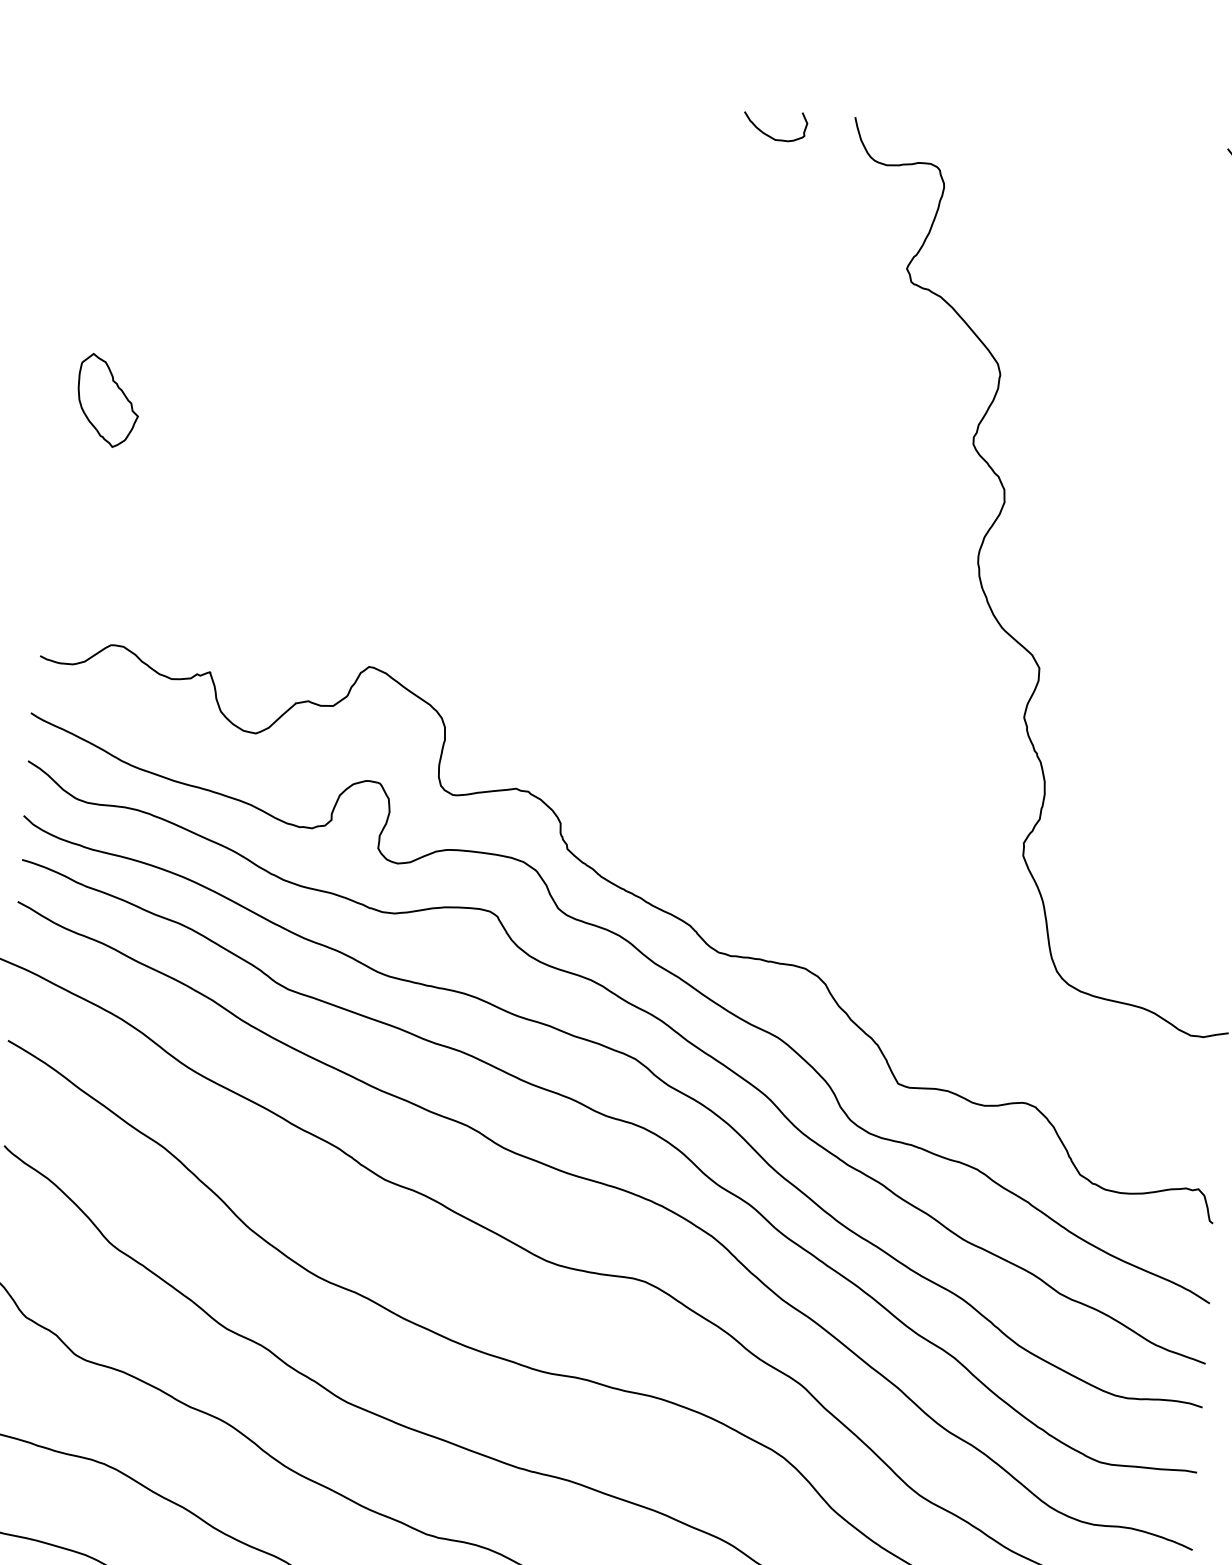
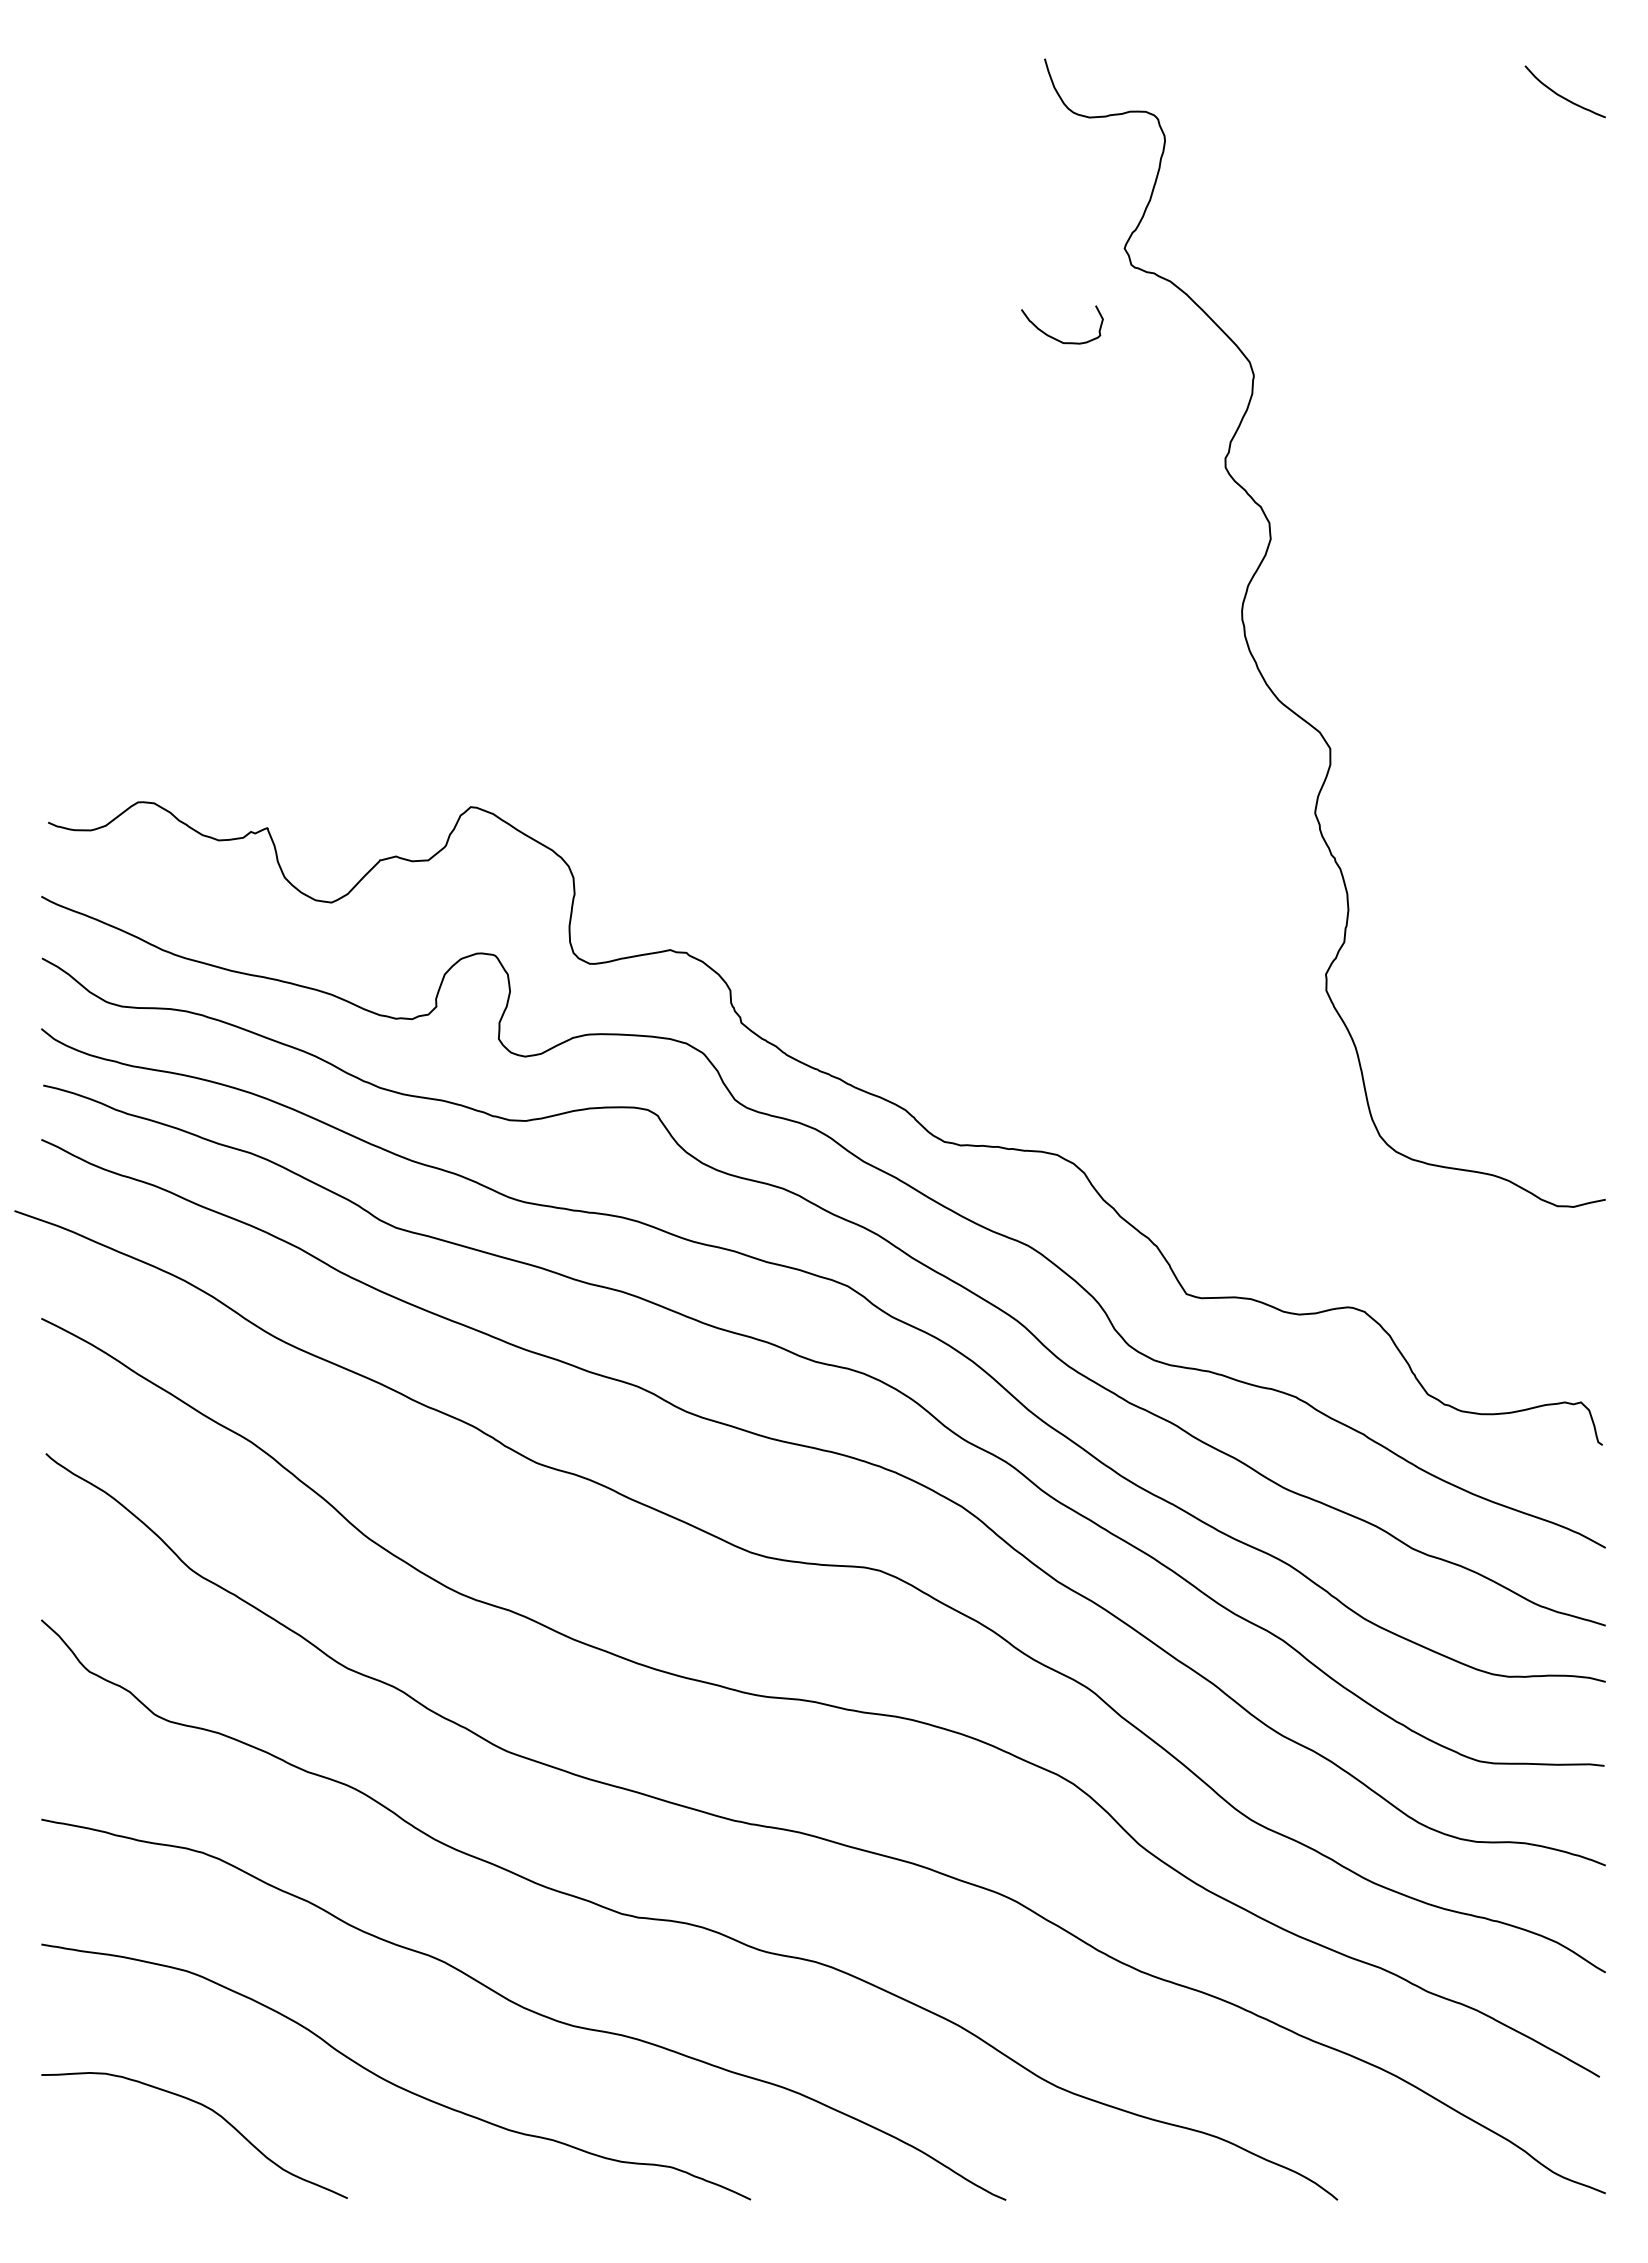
curve: (770, 136) -> (1056, 338), moved
part: (108, 400) -> (112, 489), removed

